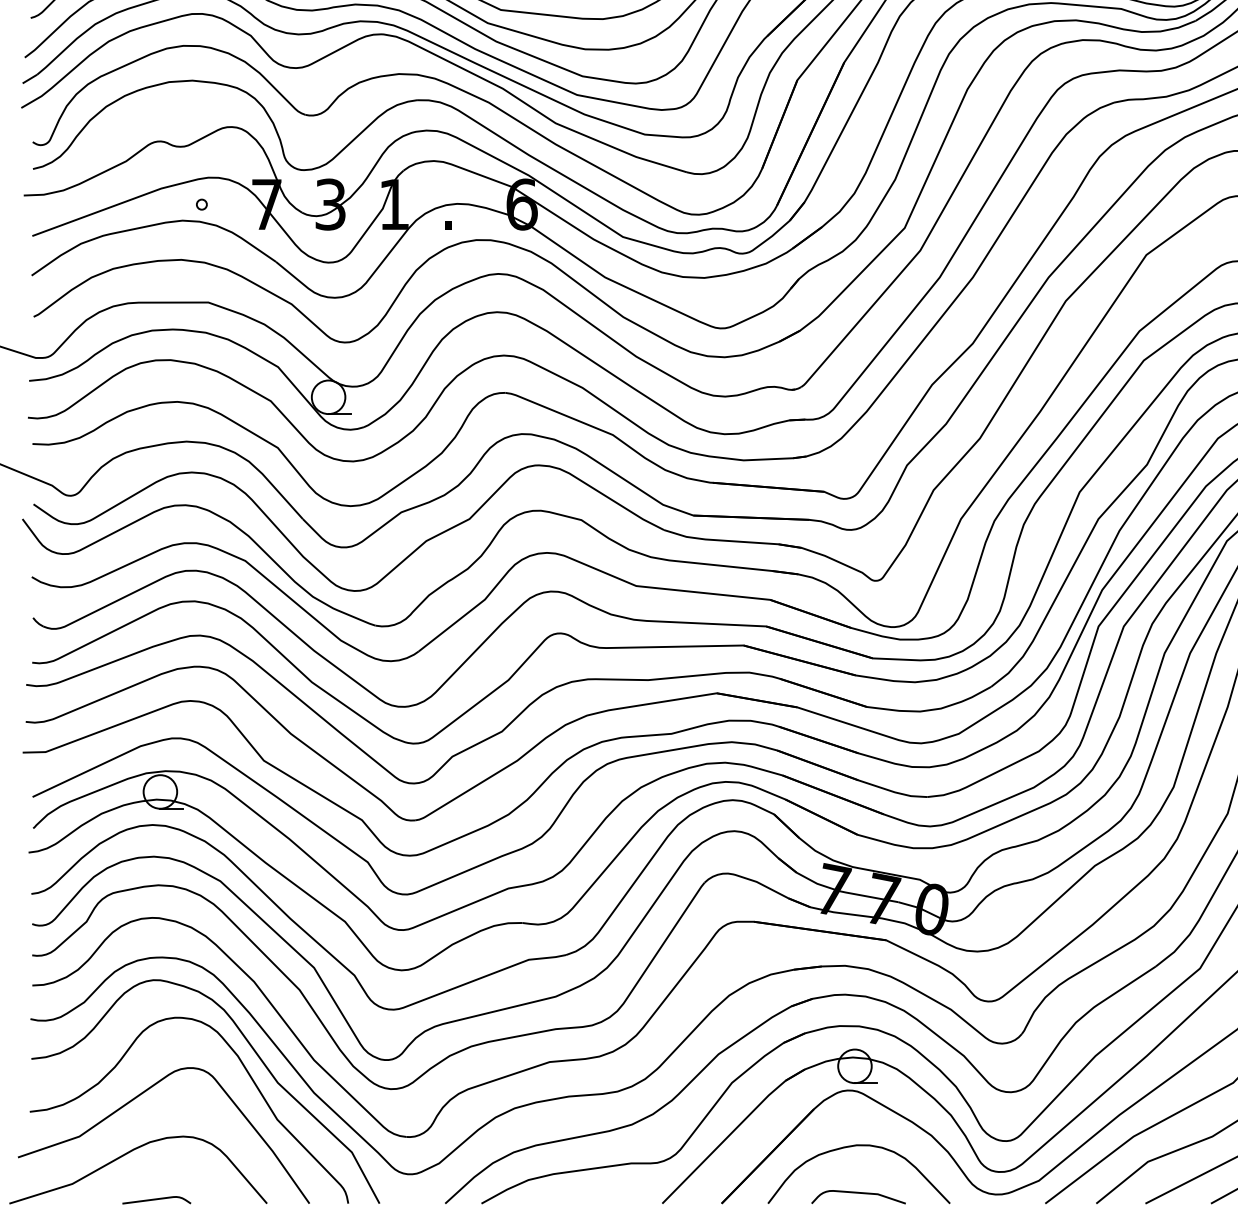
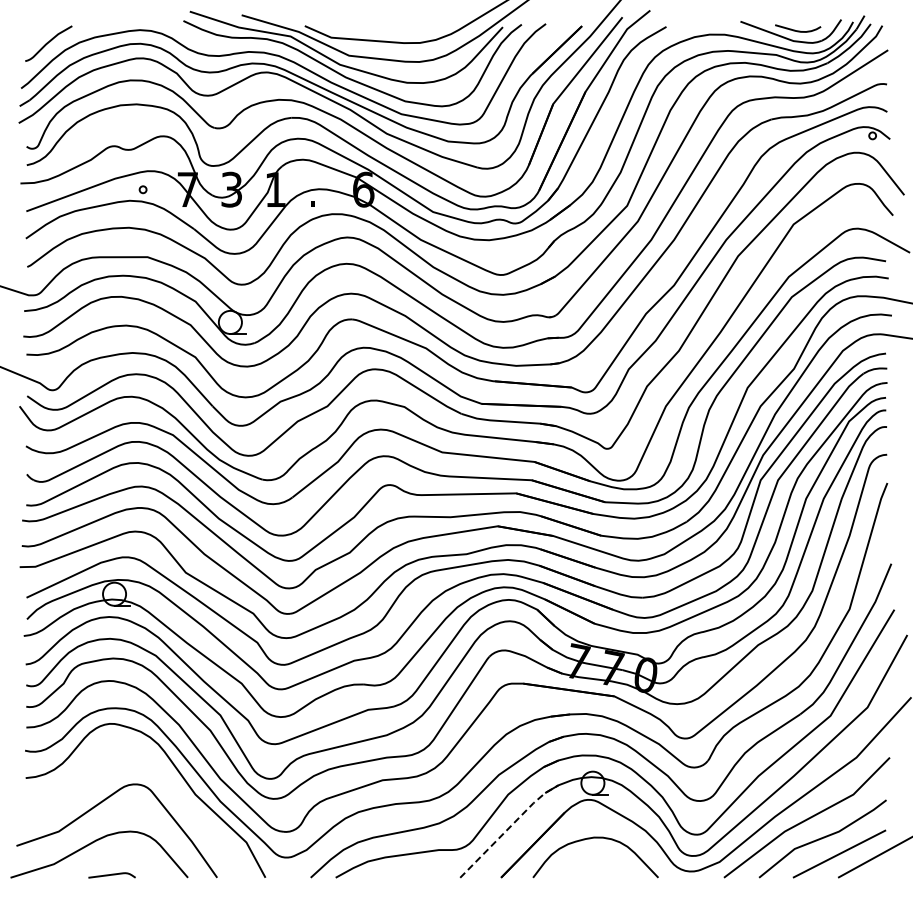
curve: (245, 1072) -> (173, 787), removed
line: (733, 1132) -> (509, 828), solid -> dashed
curve: (857, 1194) -> (594, 871), removed

